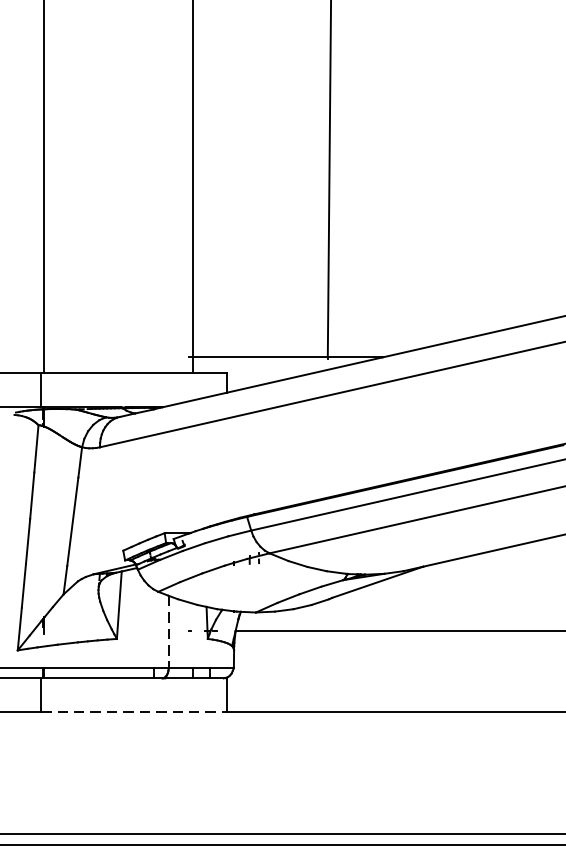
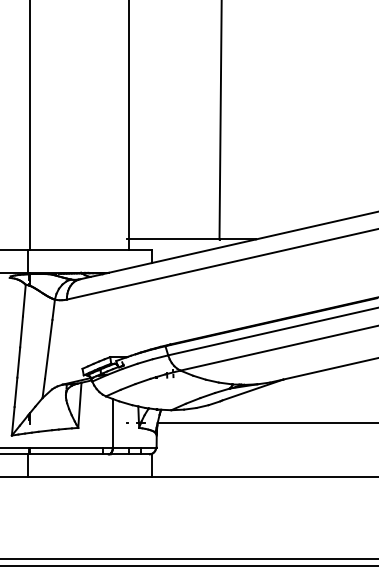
line: (168, 632) -> (112, 423), dashed -> solid
line: (135, 712) -> (90, 477), dashed -> solid

